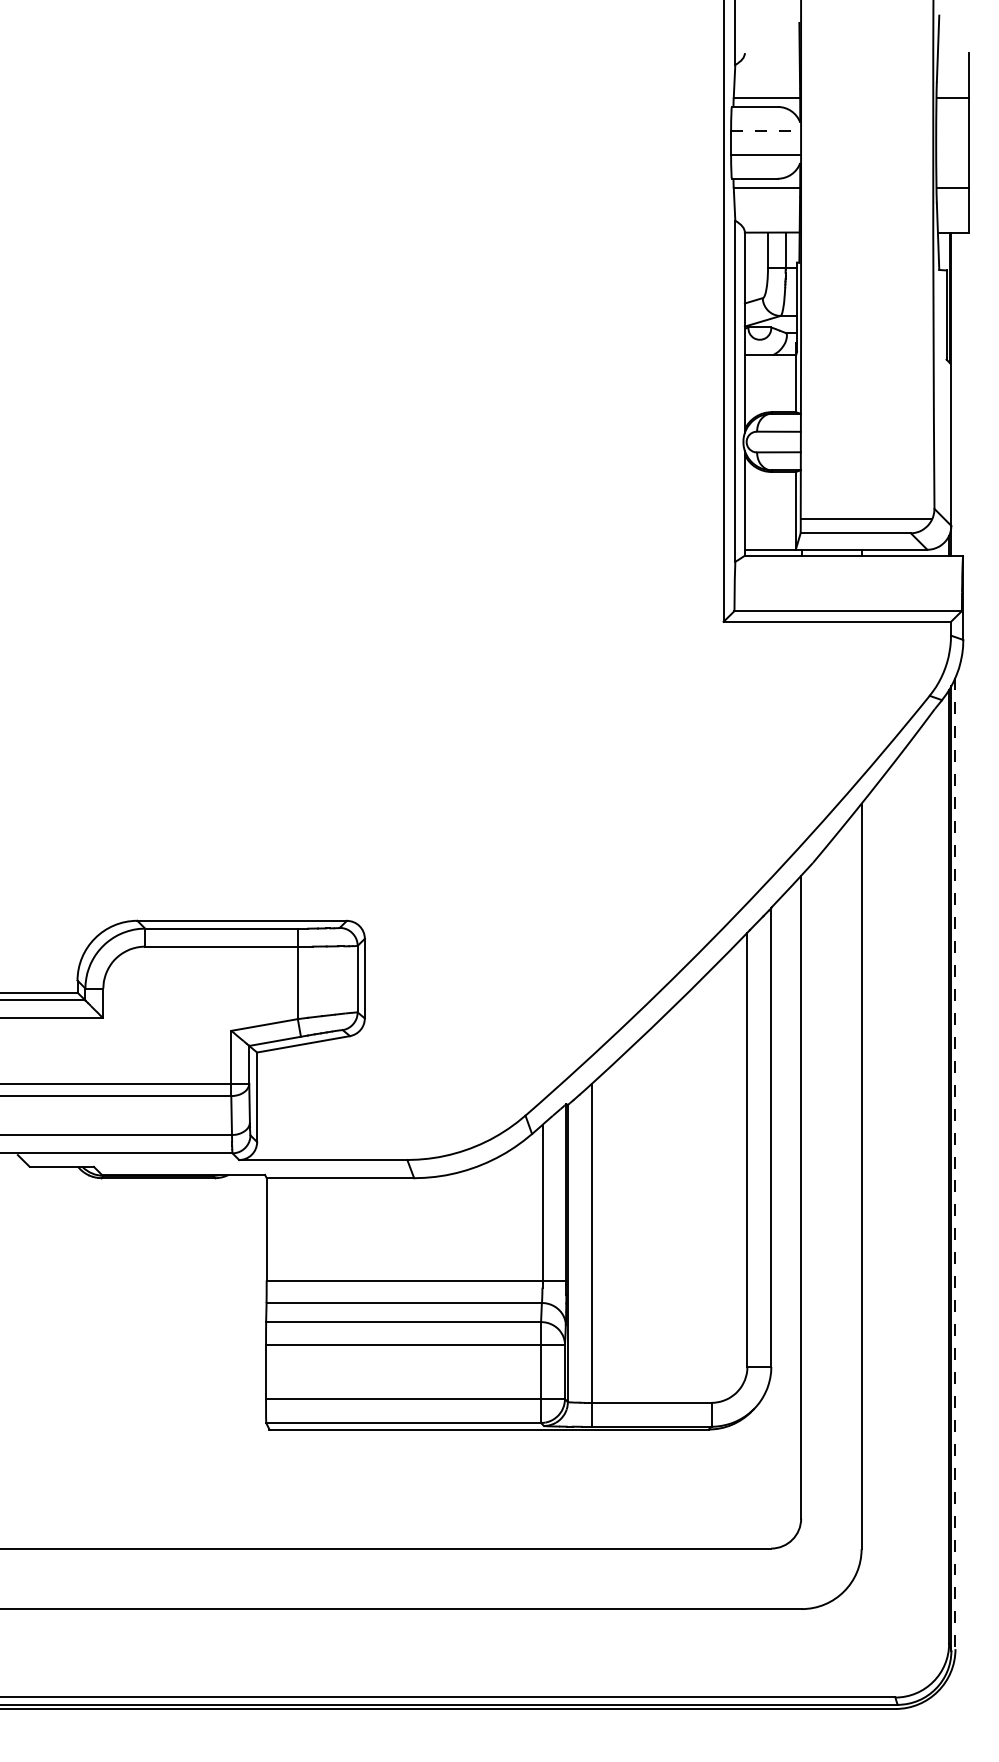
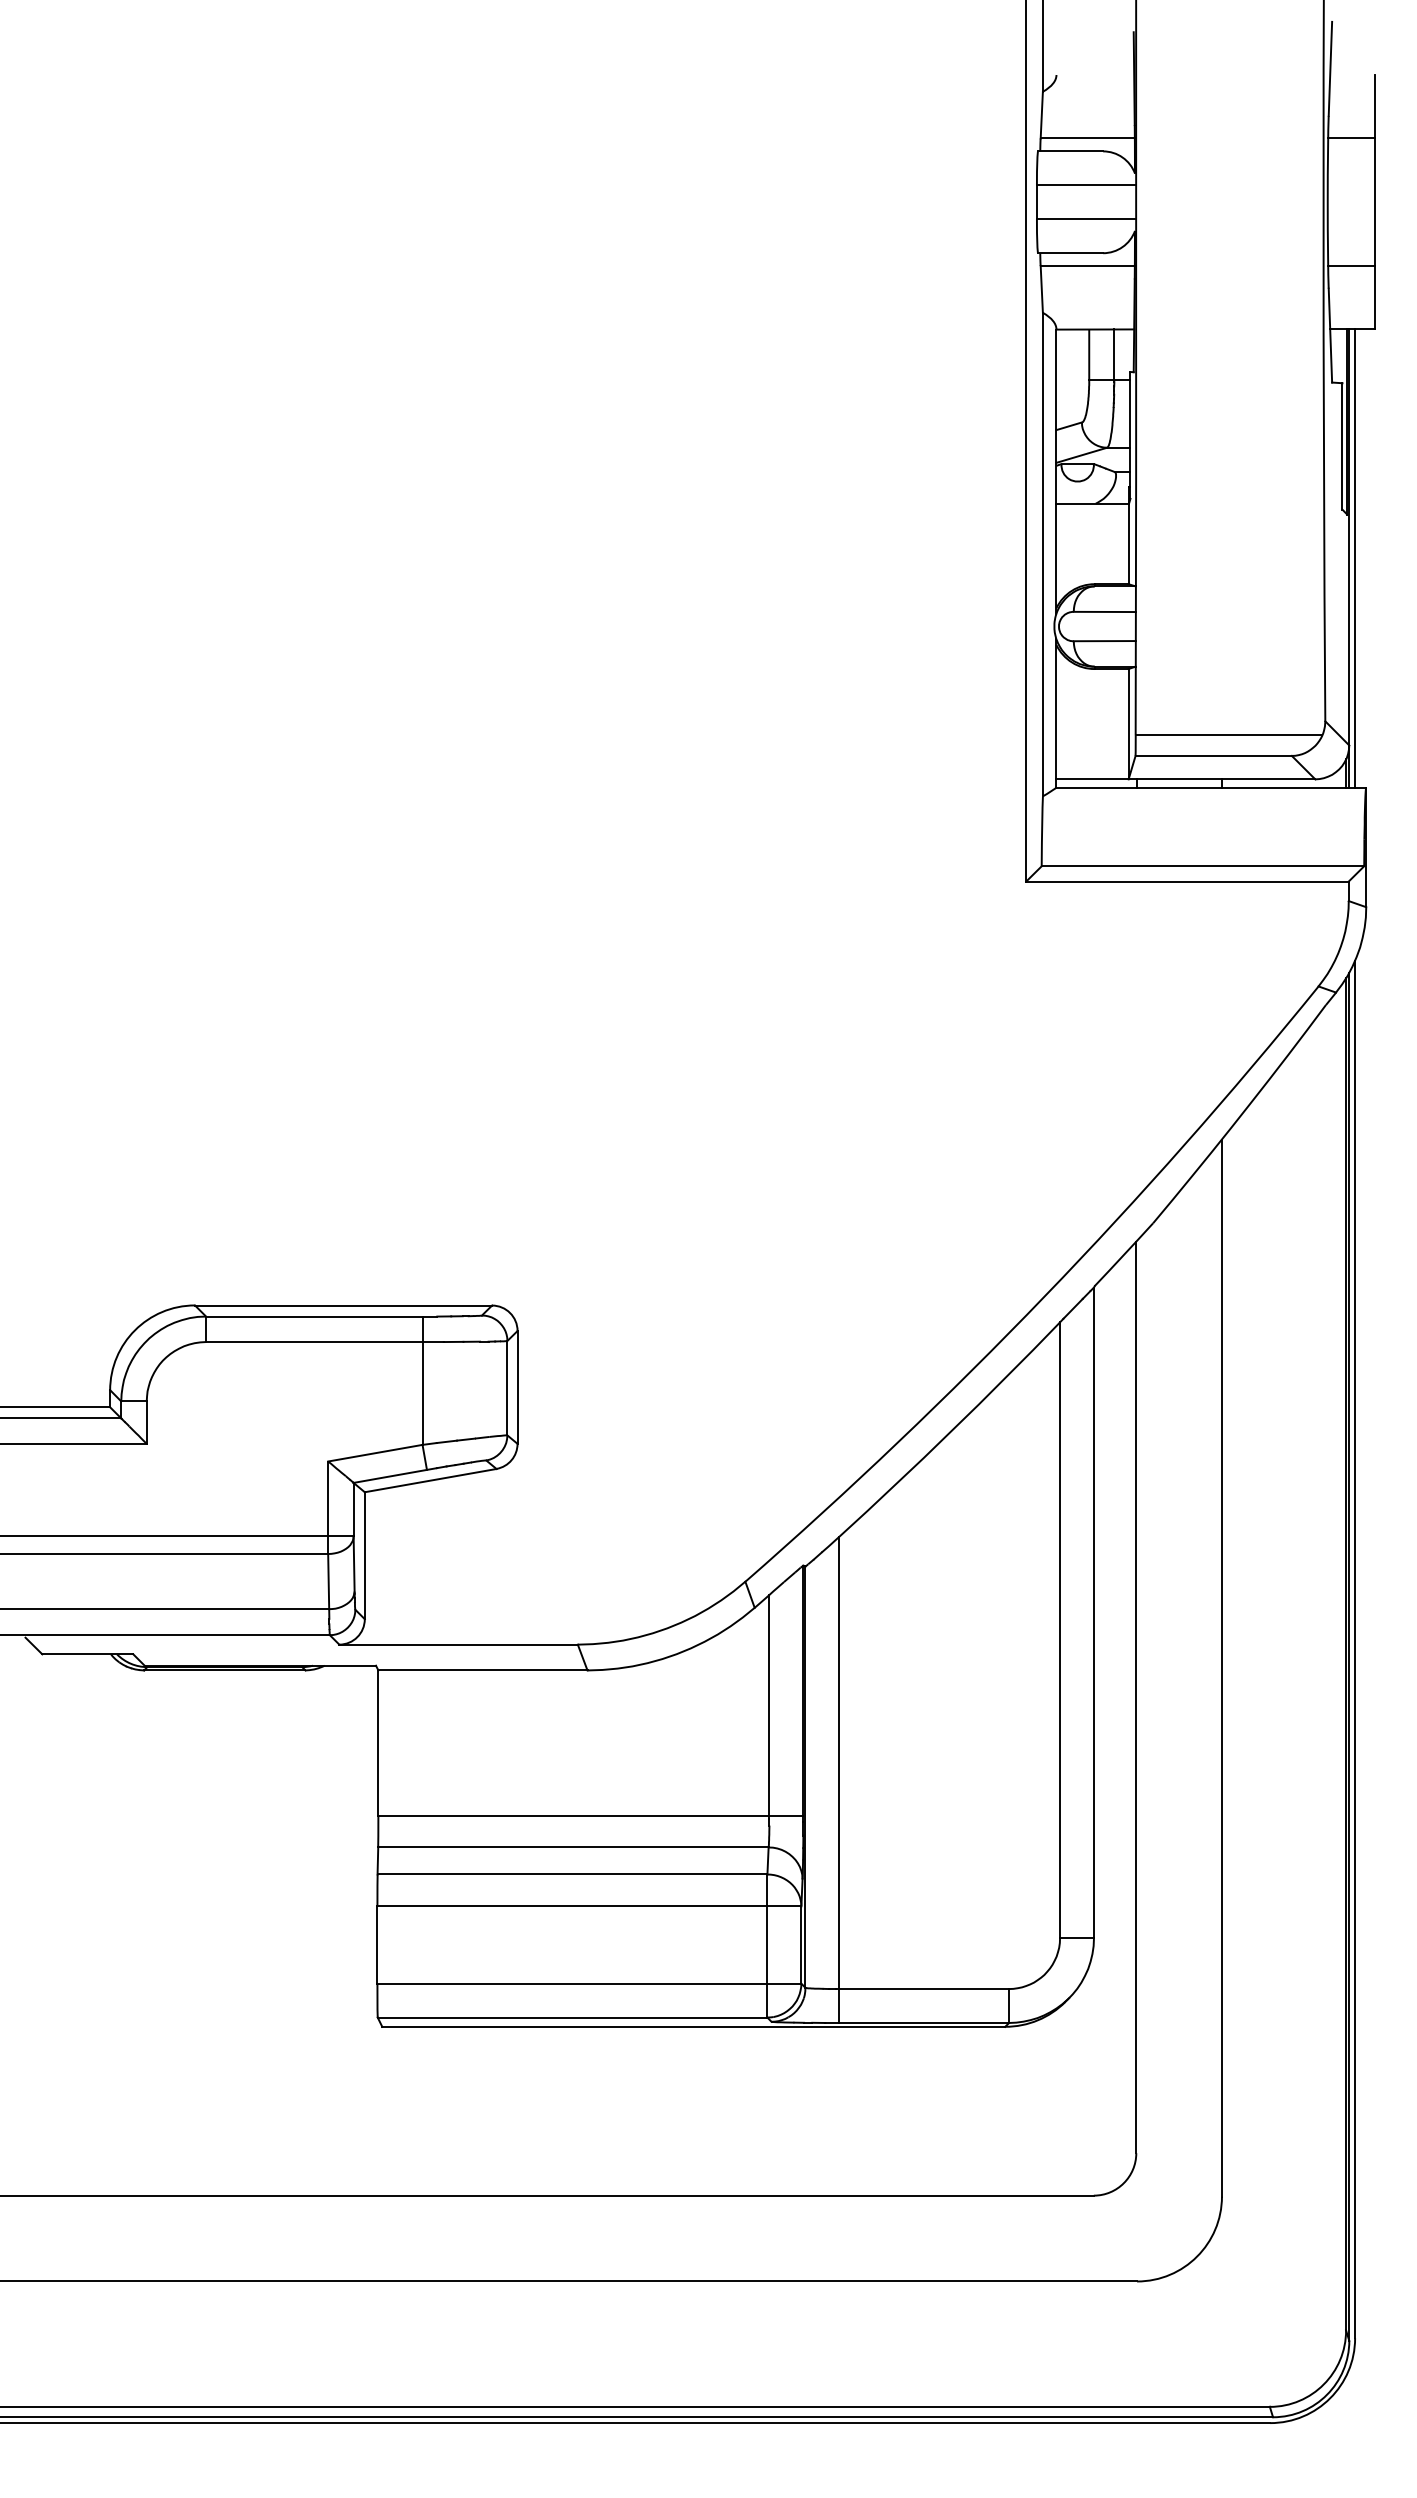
line: (766, 131) -> (1086, 185), dashed -> solid
line: (955, 394) -> (1355, 558), added
line: (955, 1163) -> (1355, 1649), dashed -> solid

